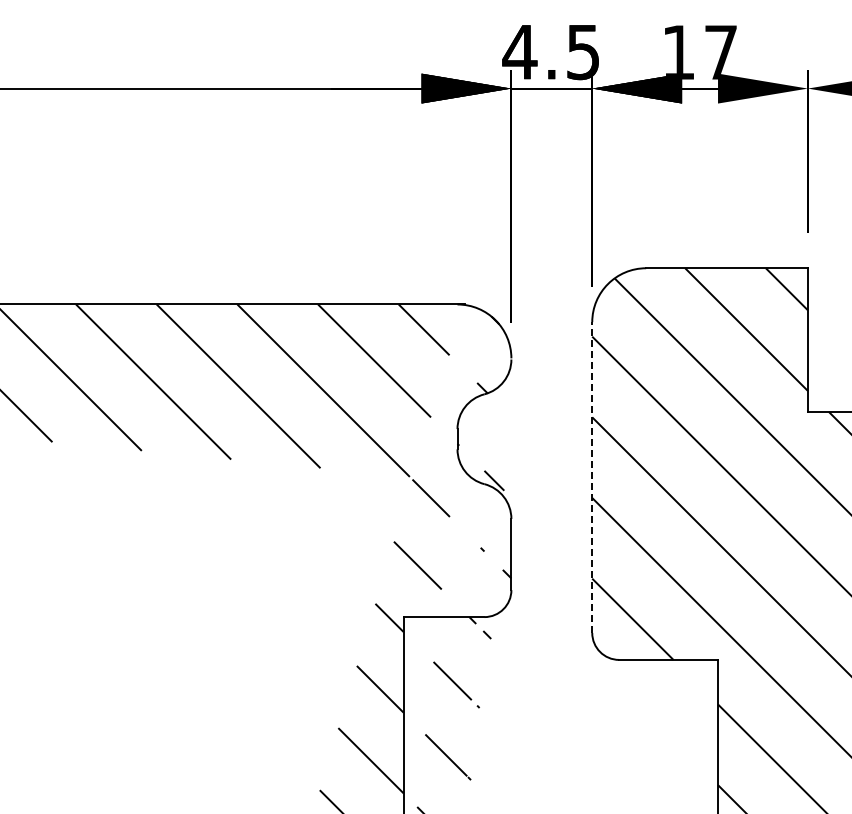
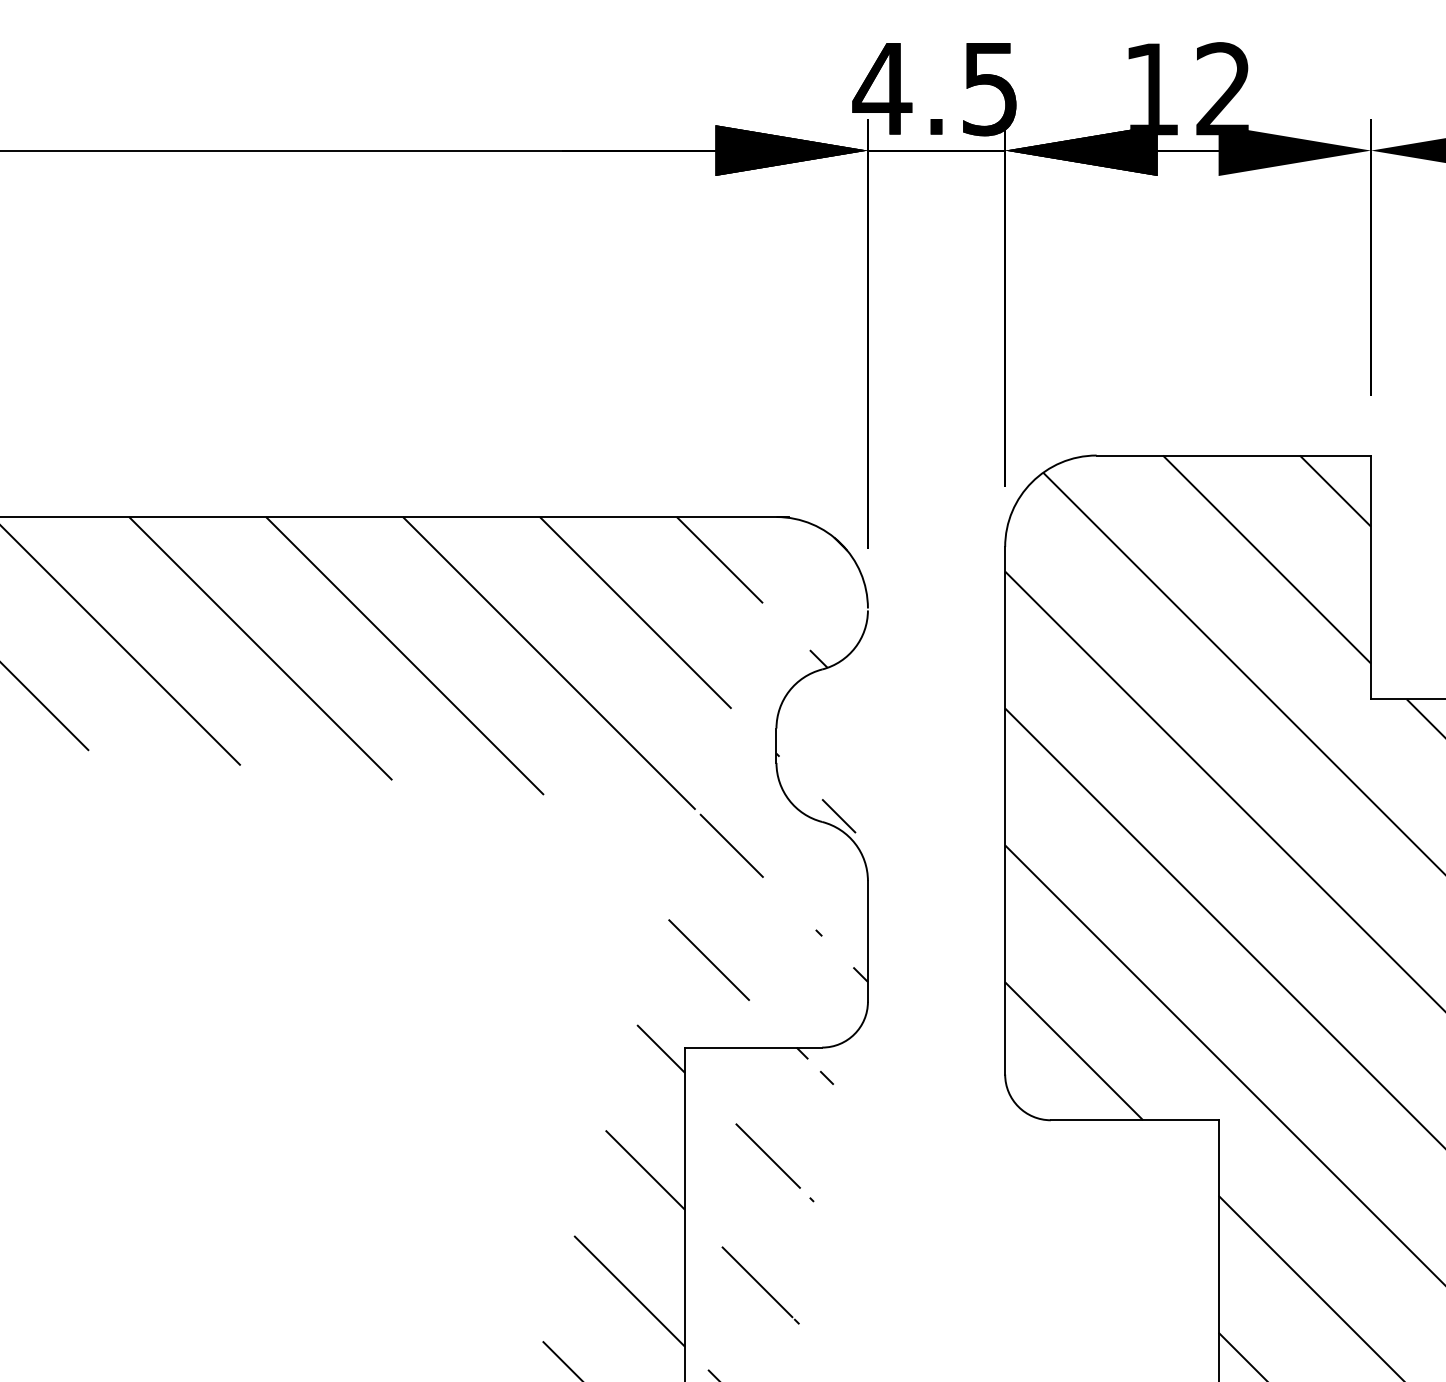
text: (720, 51) -> (1222, 87), 17 -> 12
line: (592, 477) -> (1005, 810), dashed -> solid

